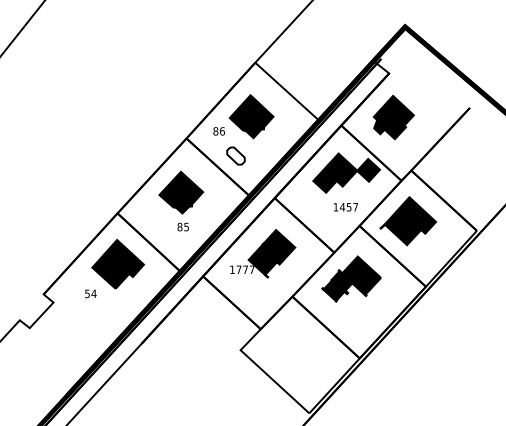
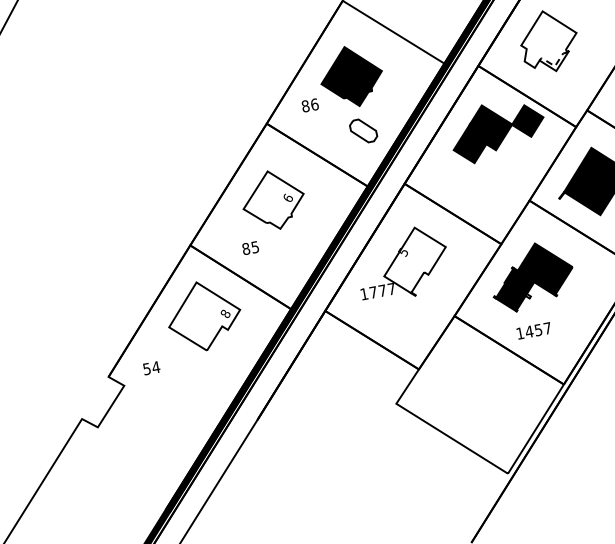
fill: (393, 117) -> (548, 41), removed
part: (235, 155) -> (362, 130), moved
fill: (181, 192) -> (273, 199), removed
text: (345, 207) -> (533, 331), moved
text: (182, 226) -> (249, 247), moved
fill: (271, 252) -> (414, 260), removed
fill: (118, 263) -> (204, 314), removed
text: (90, 293) -> (151, 367), moved

